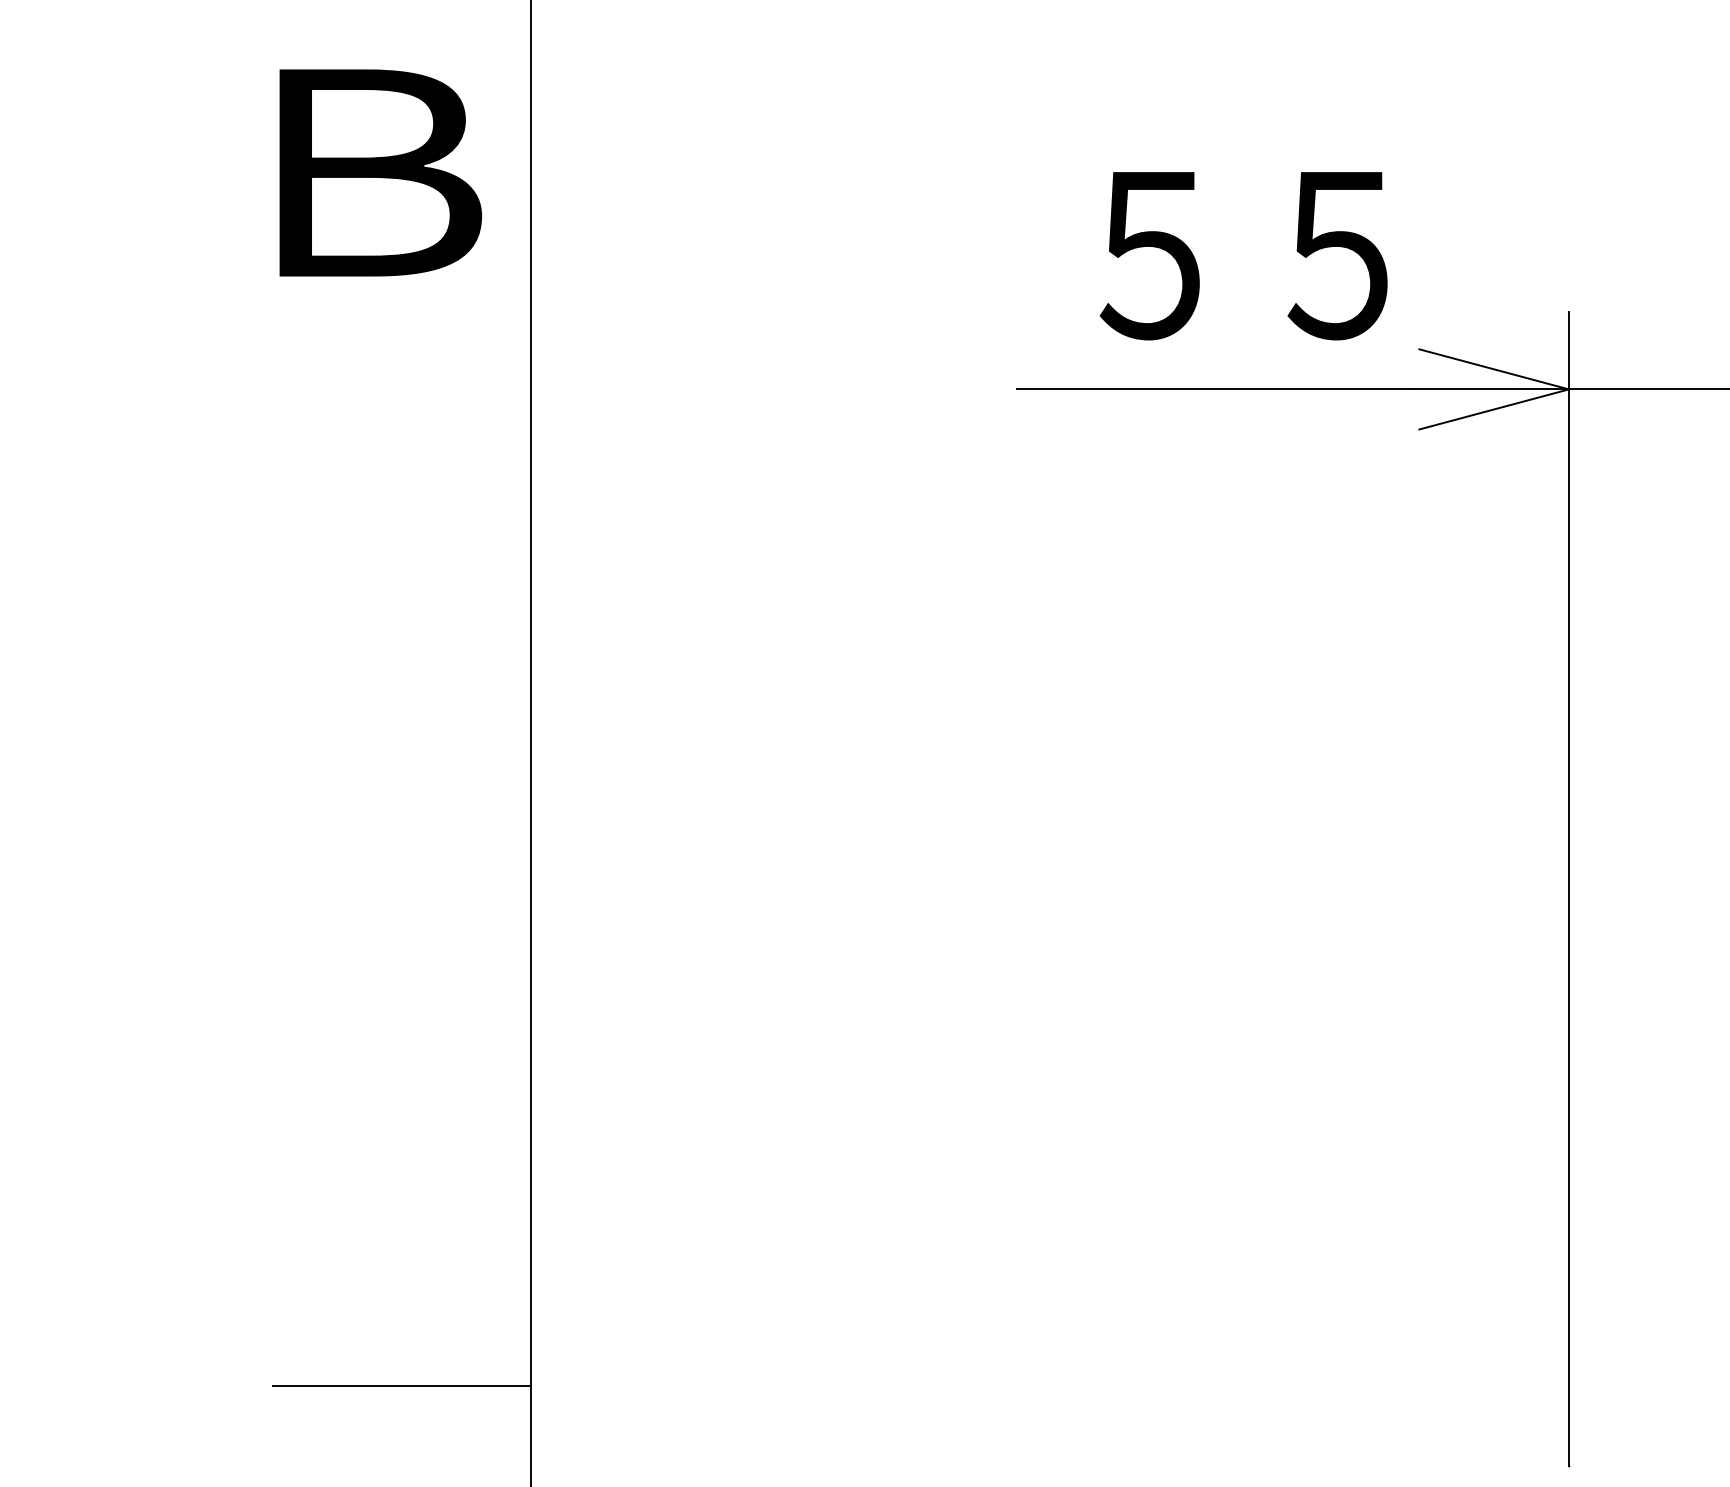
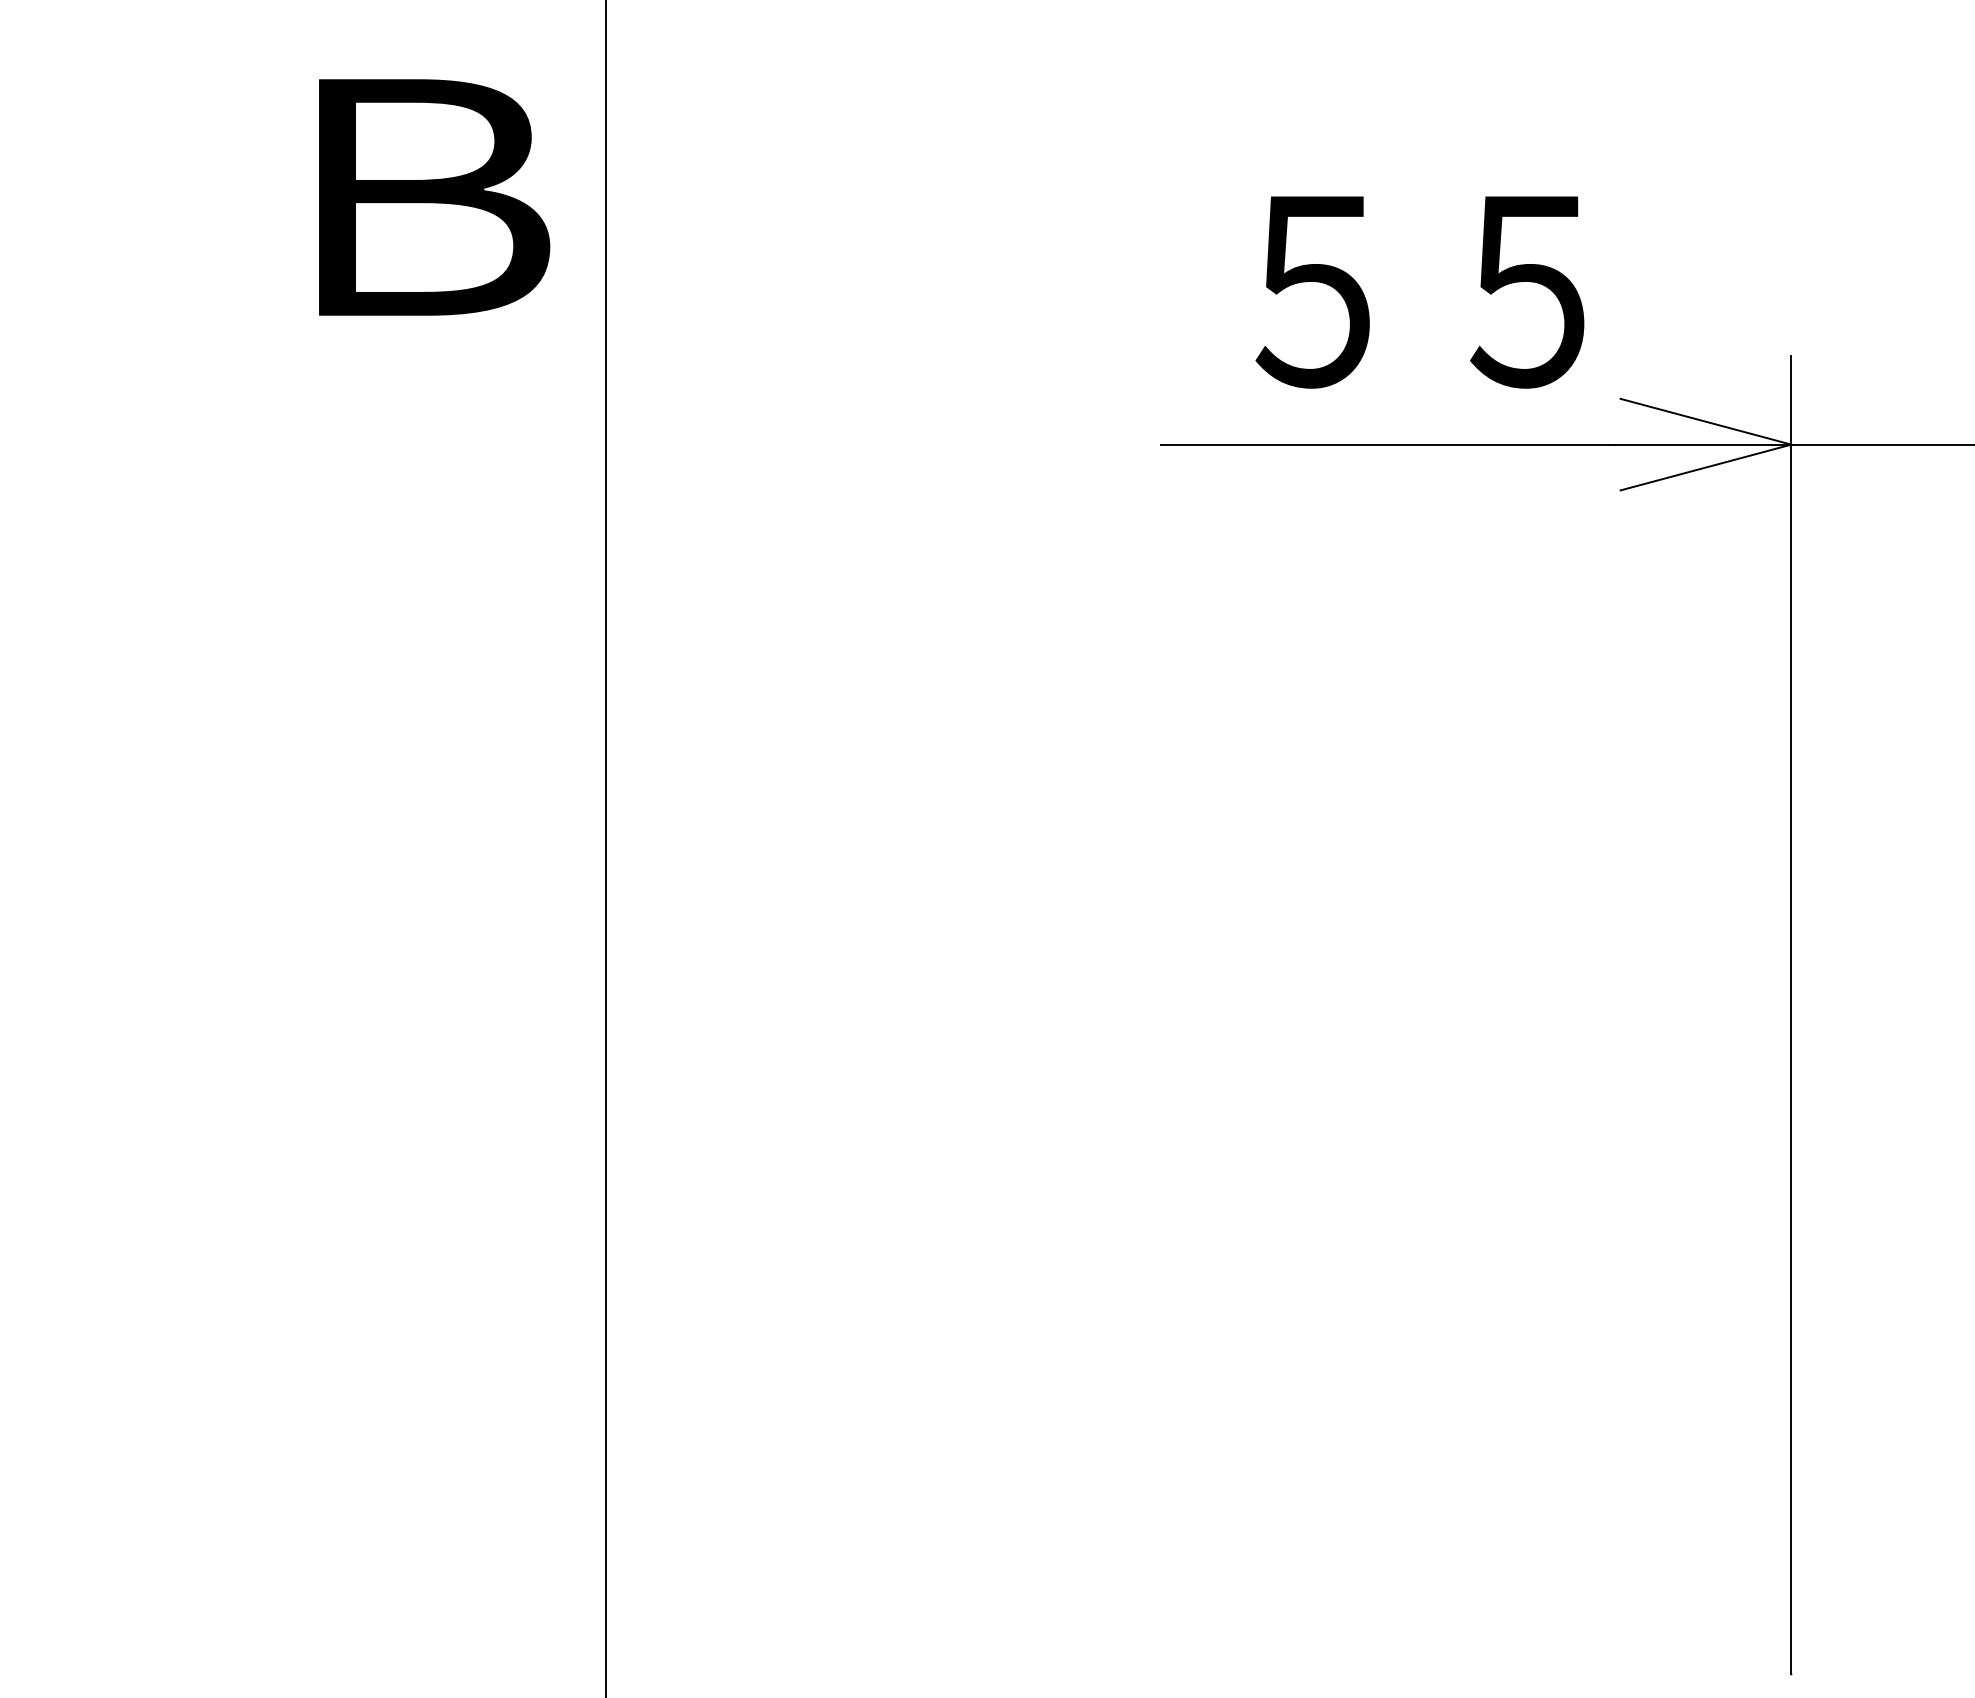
line: (400, 1386) -> (457, 1583), removed

